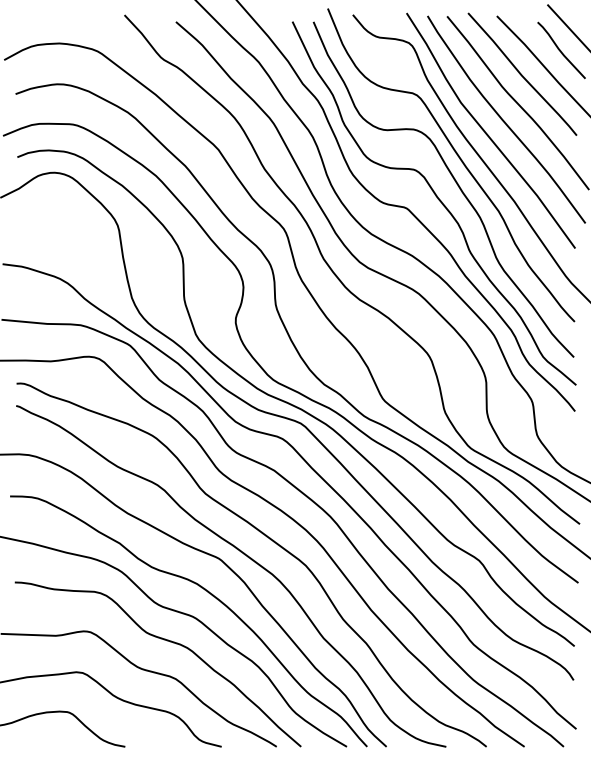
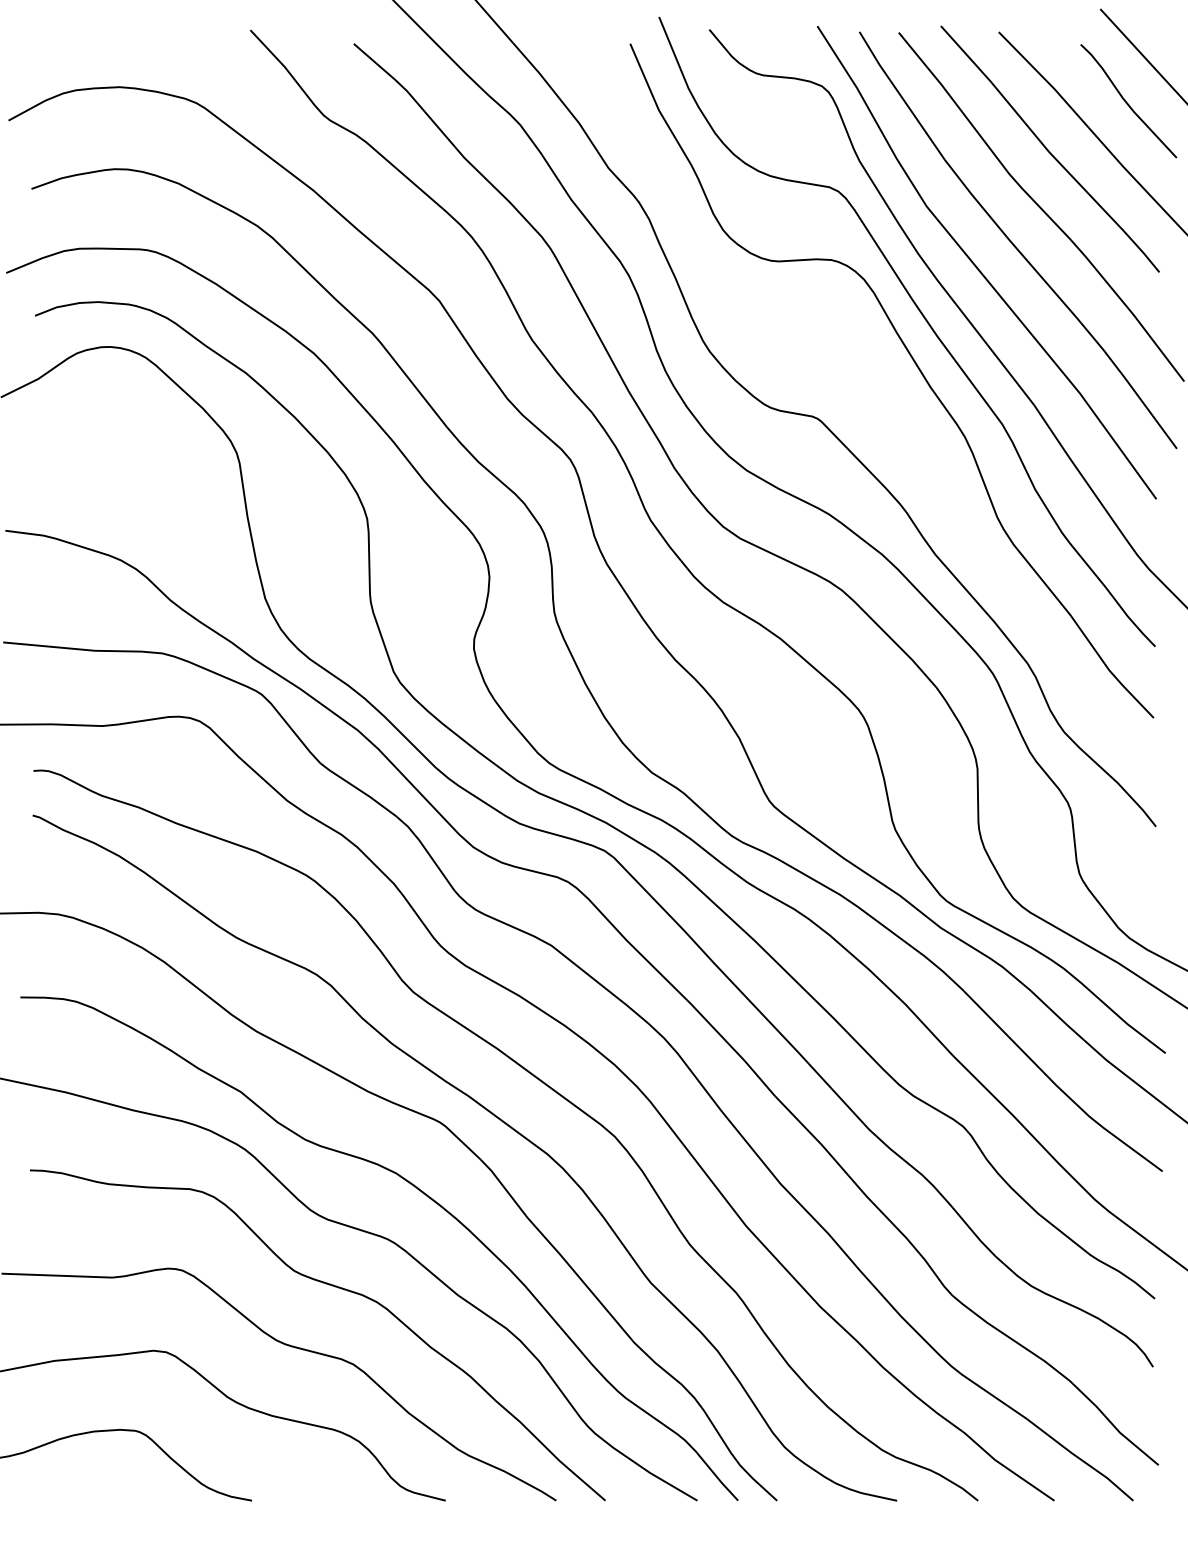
curve: (438, 200) -> (881, 402), removed

